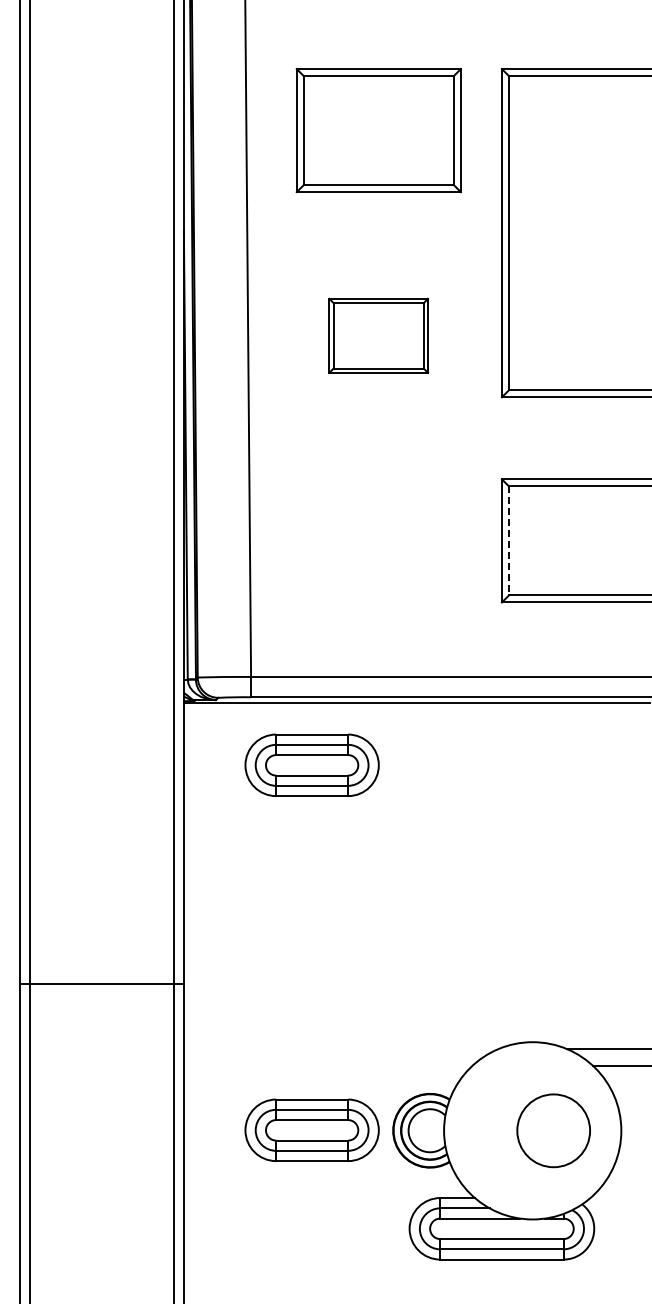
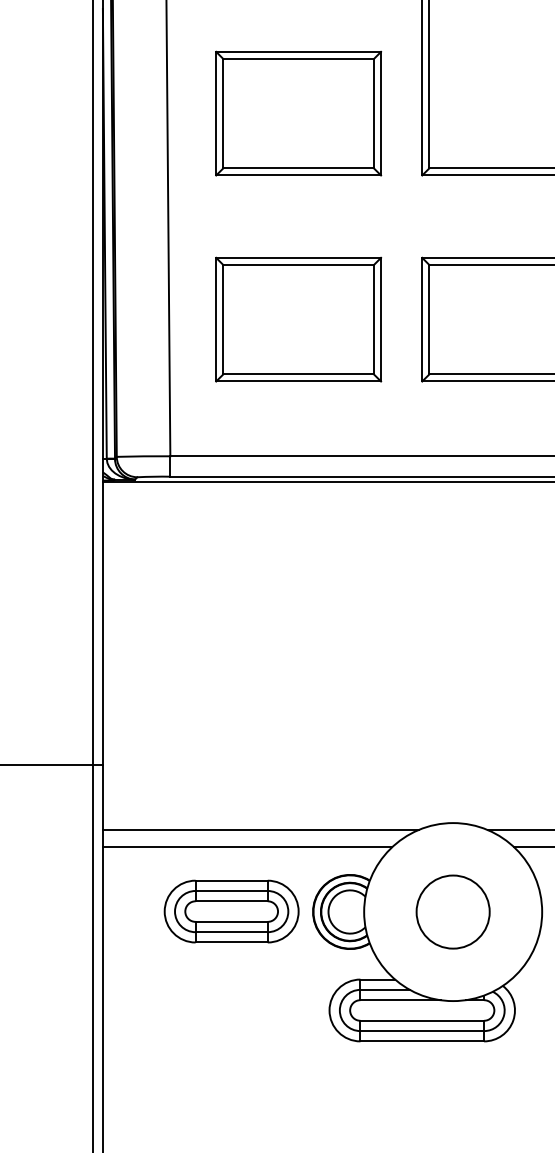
part: (378, 335) -> (298, 113), size x1.67
part: (378, 540) -> (298, 319), added
line: (509, 541) -> (429, 320), dashed -> solid
part: (311, 764) -> (231, 544), removed
line: (340, 1049) -> (260, 830), added
line: (327, 1066) -> (247, 847), added
circle: (553, 1130) -> (452, 911), moved

